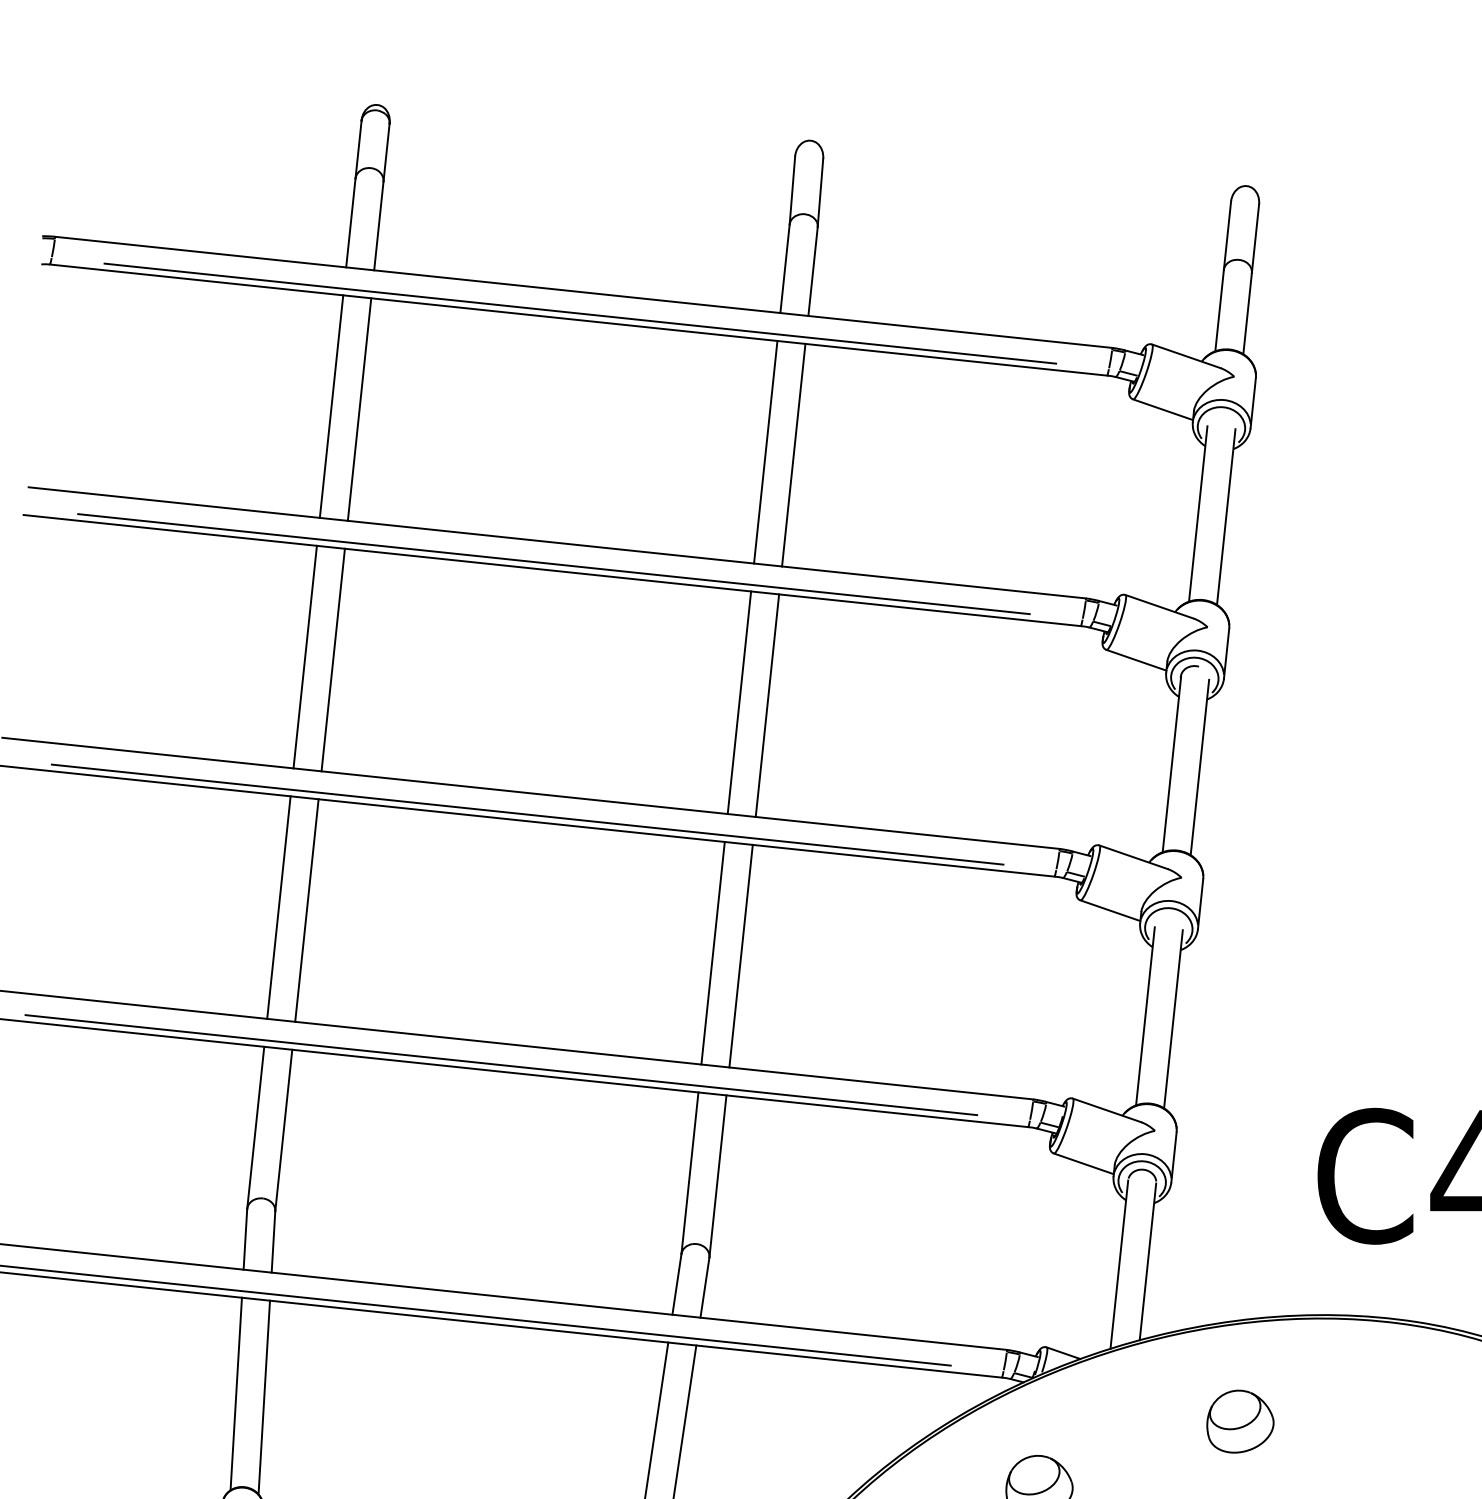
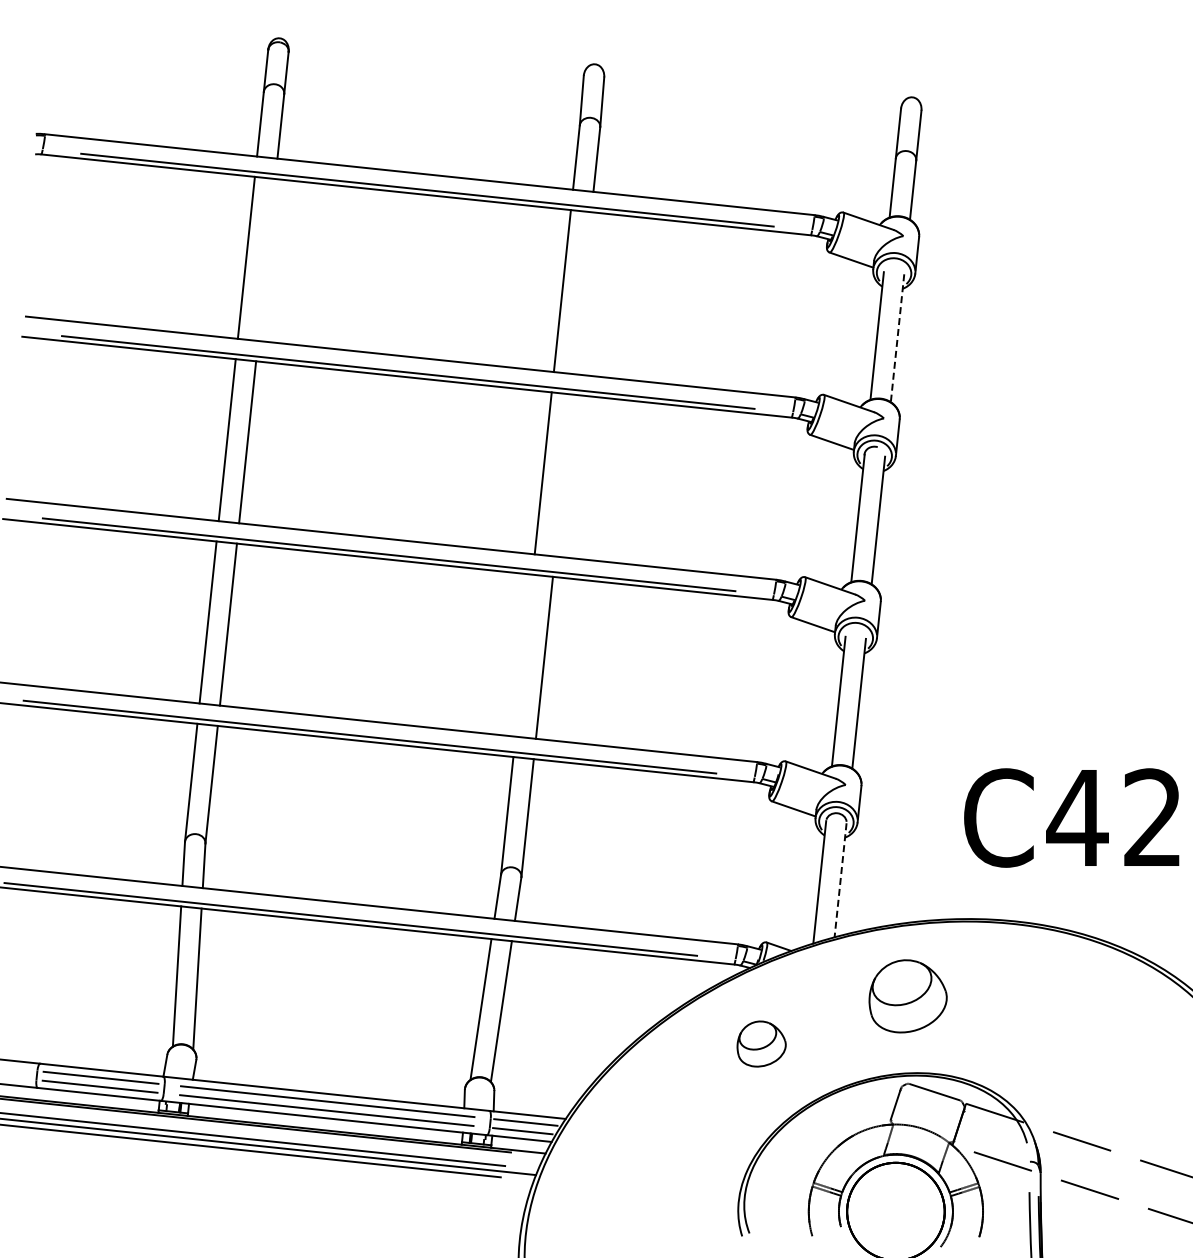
line: (359, 408) -> (266, 259), removed
line: (793, 455) -> (582, 293), removed
line: (1226, 517) -> (897, 338), solid -> dashed
line: (767, 705) -> (563, 475), removed
line: (712, 952) -> (523, 655), removed
line: (1147, 1262) -> (840, 880), solid -> dashed
part: (1239, 1421) -> (907, 996), size x1.6

